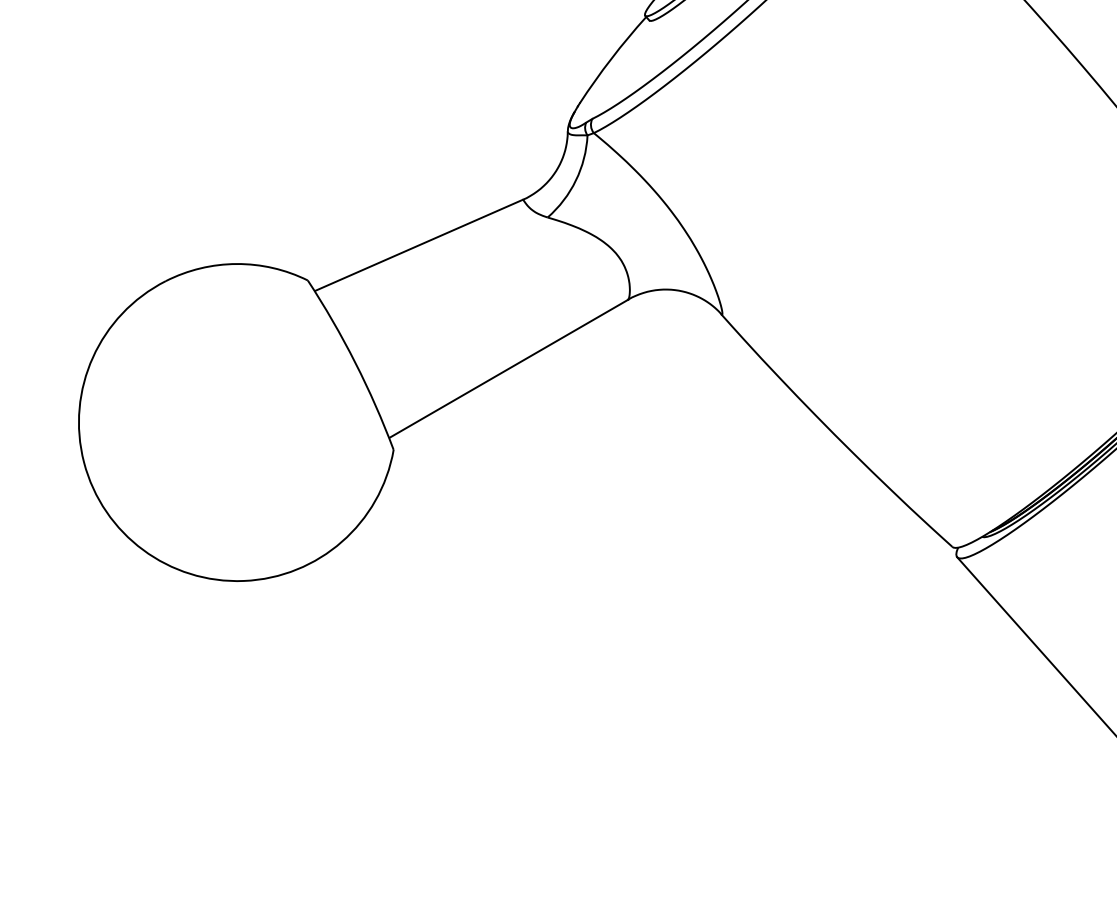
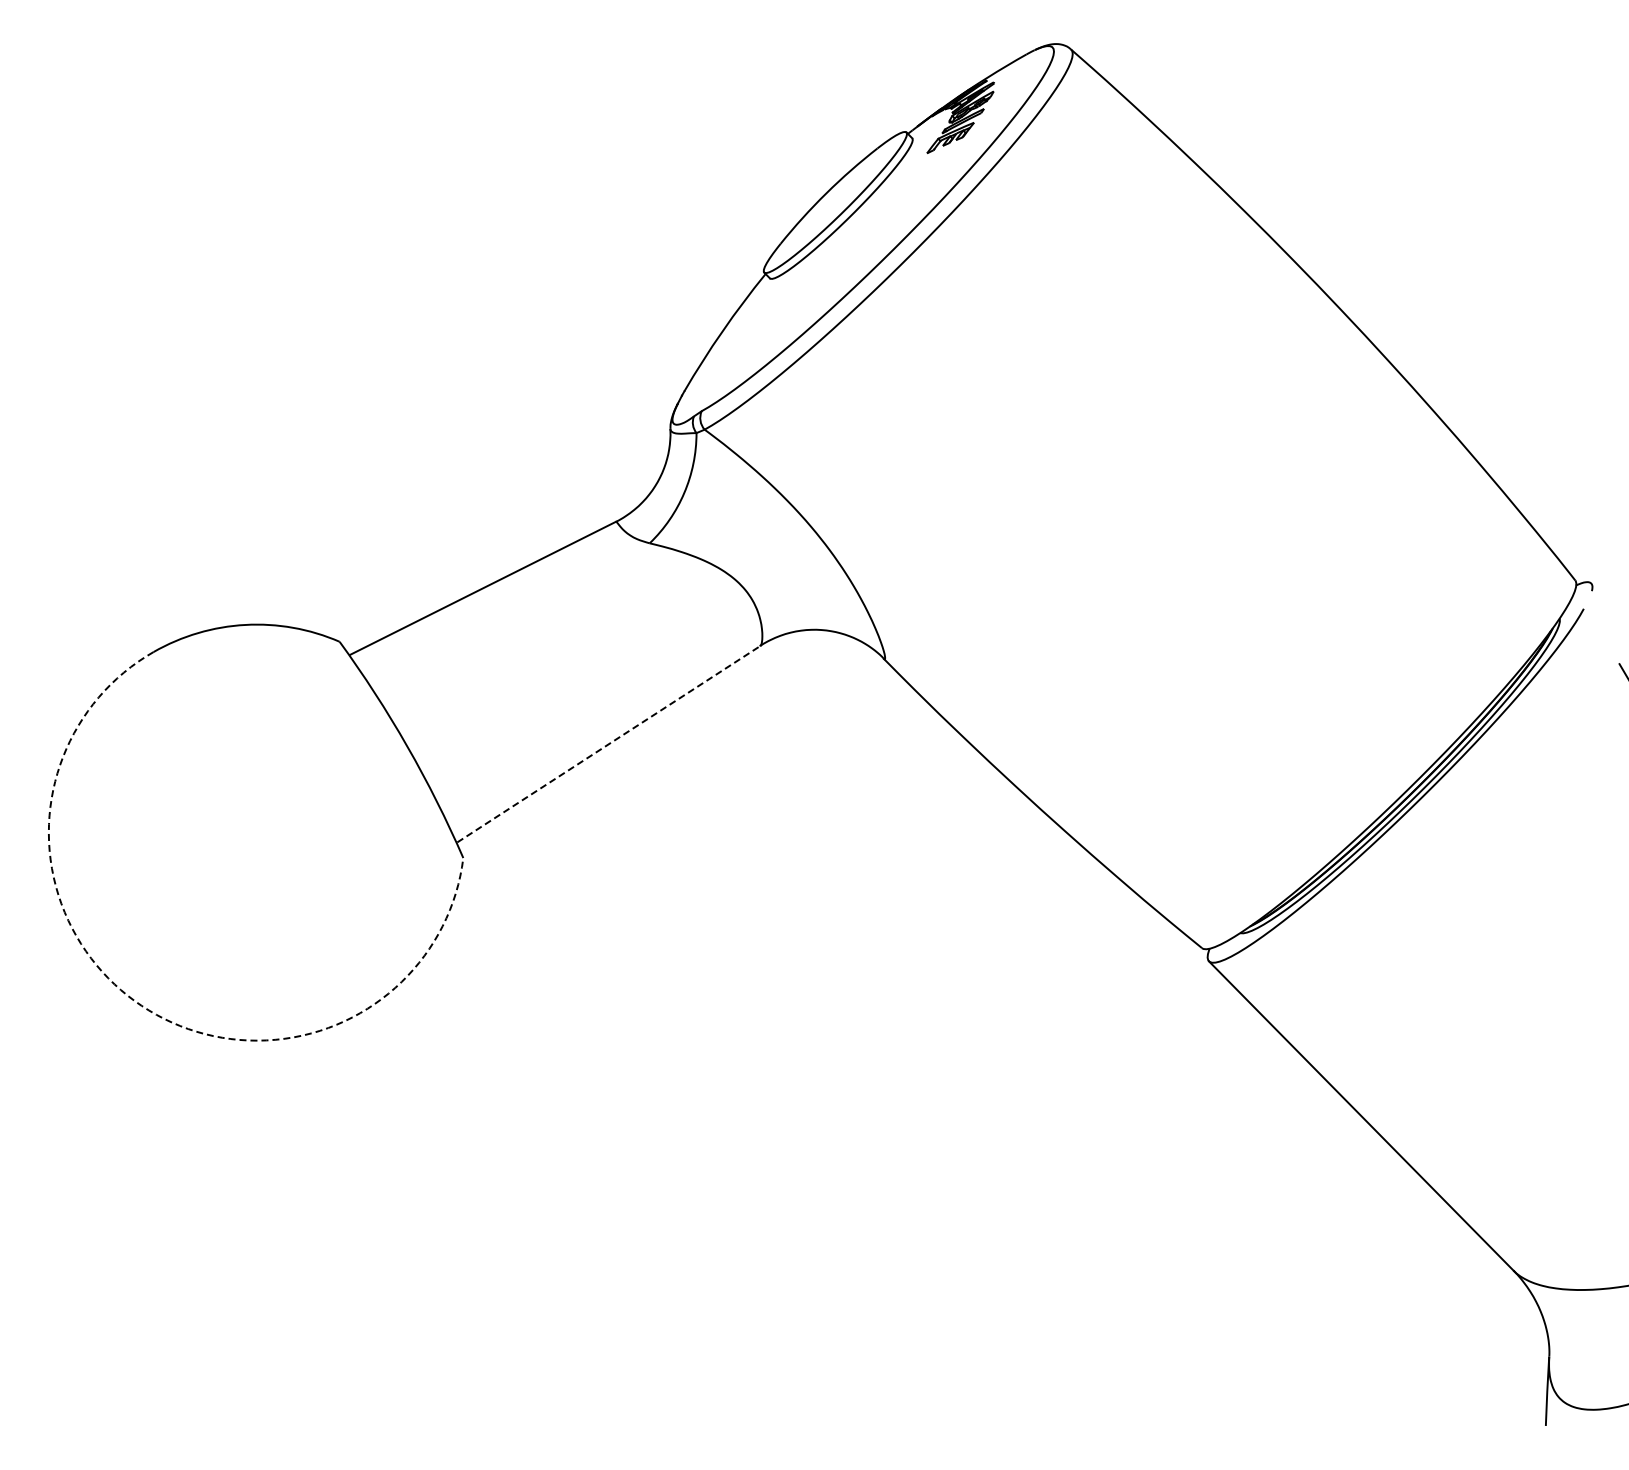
line: (508, 369) -> (608, 744), solid -> dashed
arc: (143, 549) -> (141, 1005), solid -> dashed

